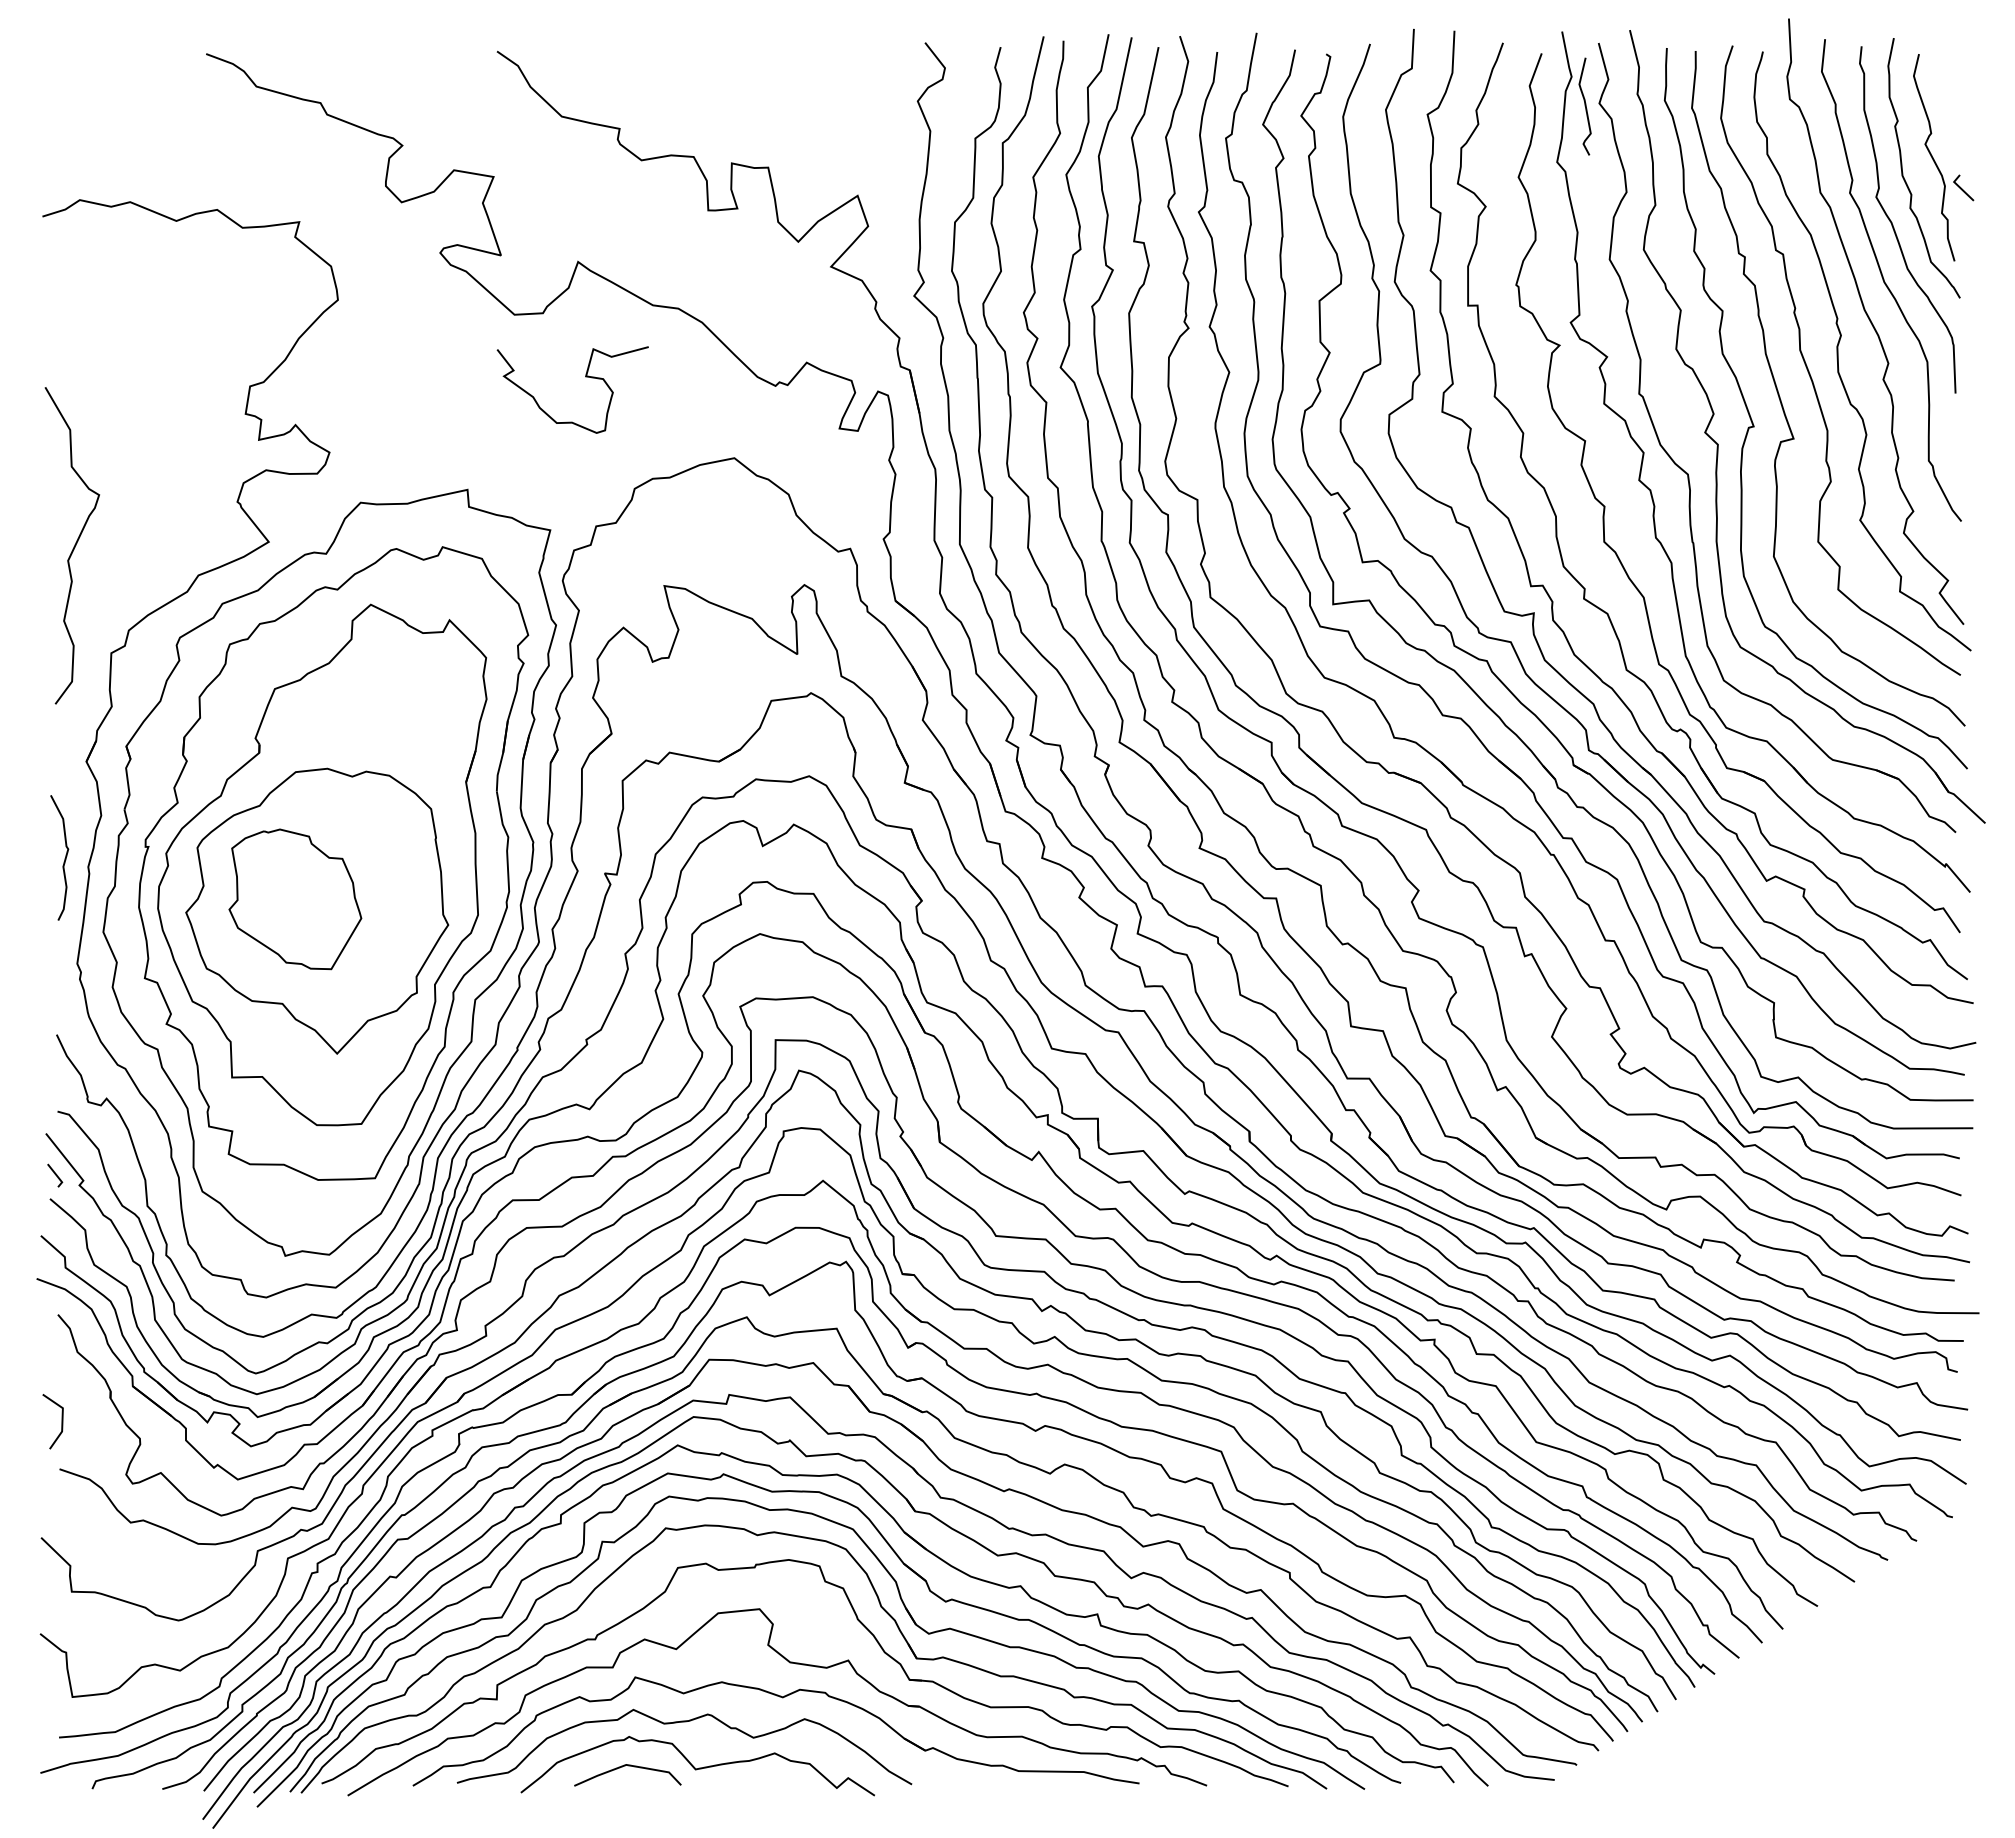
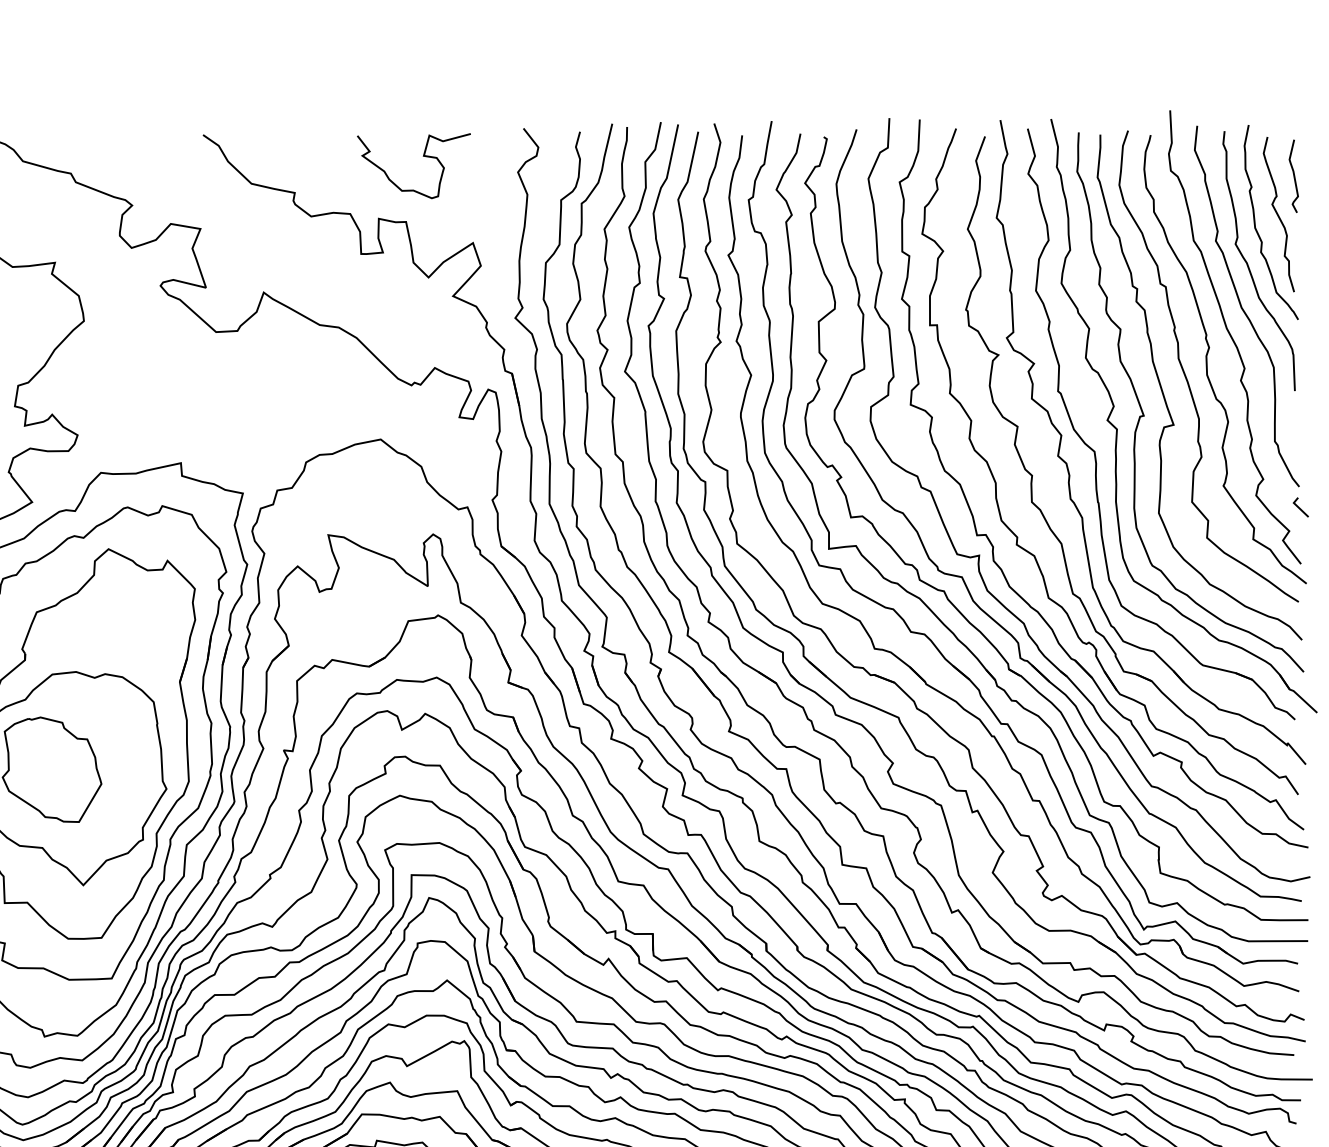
curve: (1584, 106) -> (1293, 176), moved
line: (1962, 188) -> (1300, 507), moved
curve: (585, 377) -> (423, 156), moved

